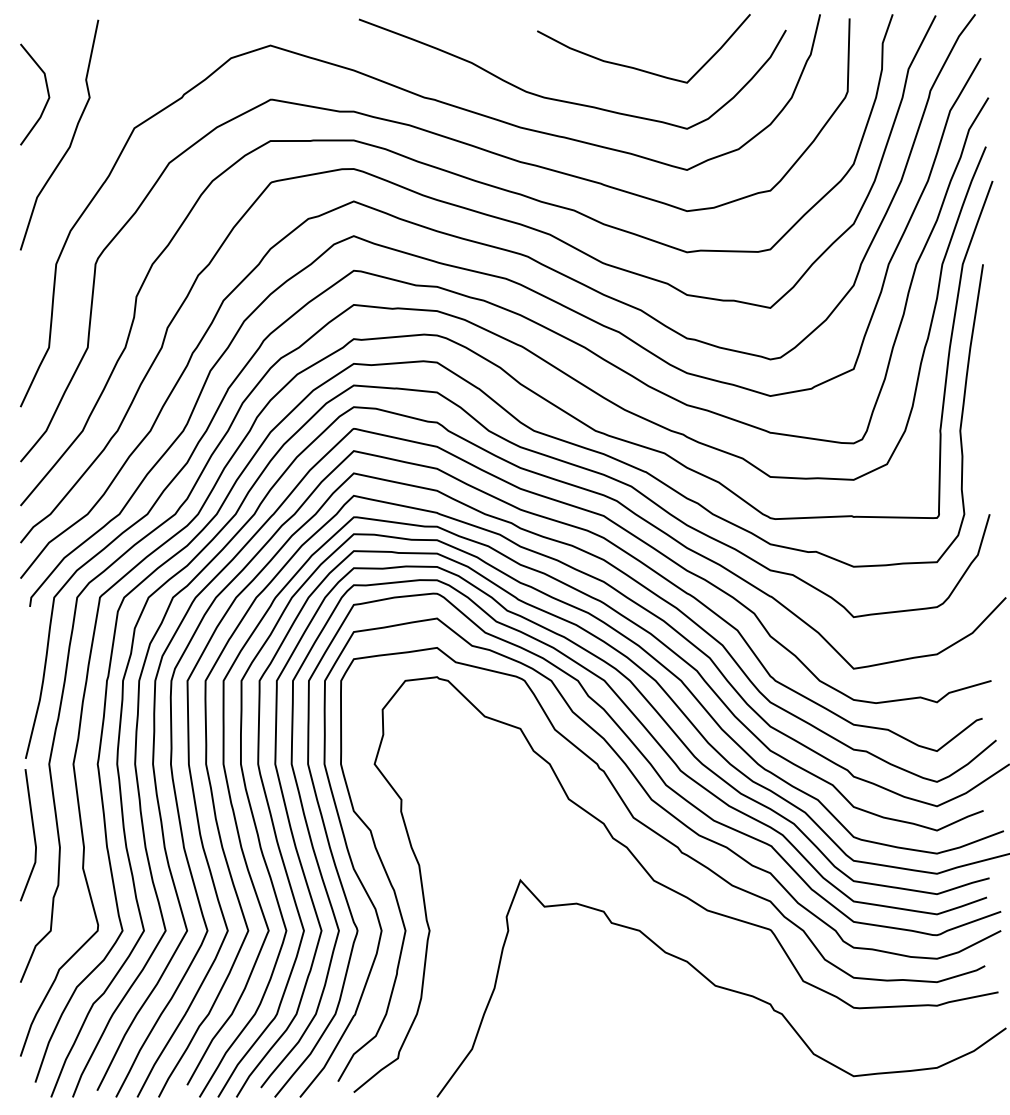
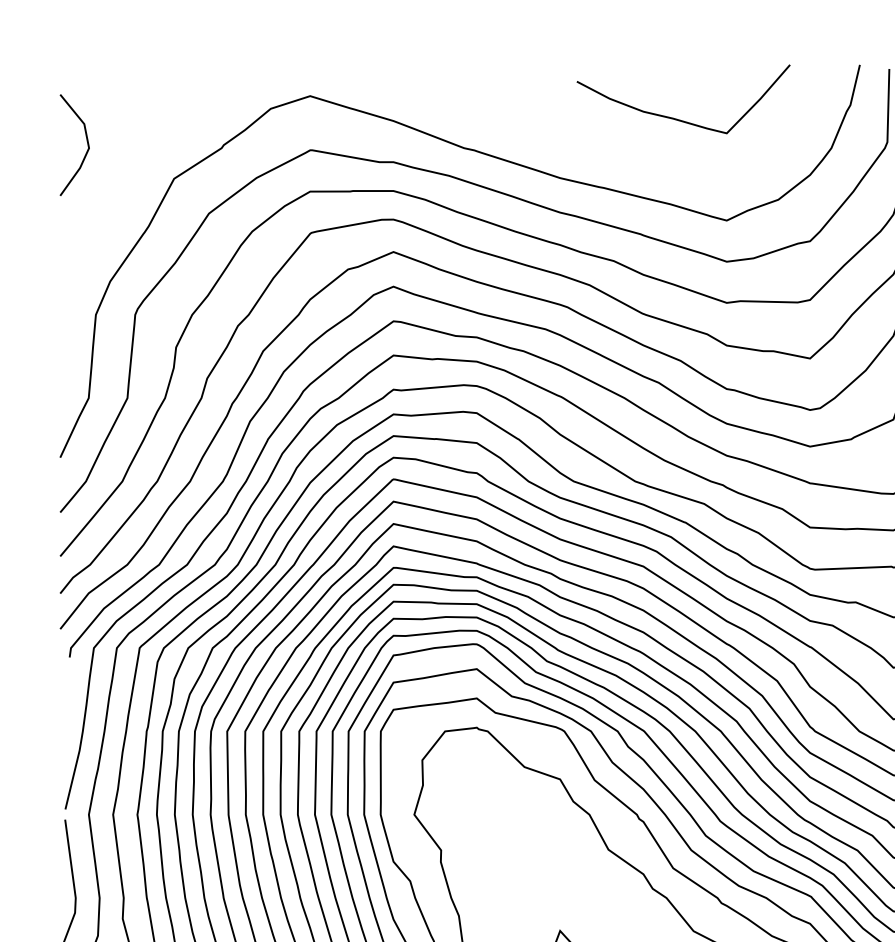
curve: (565, 100) -> (605, 151), removed
curve: (71, 138) -> (111, 189), removed

